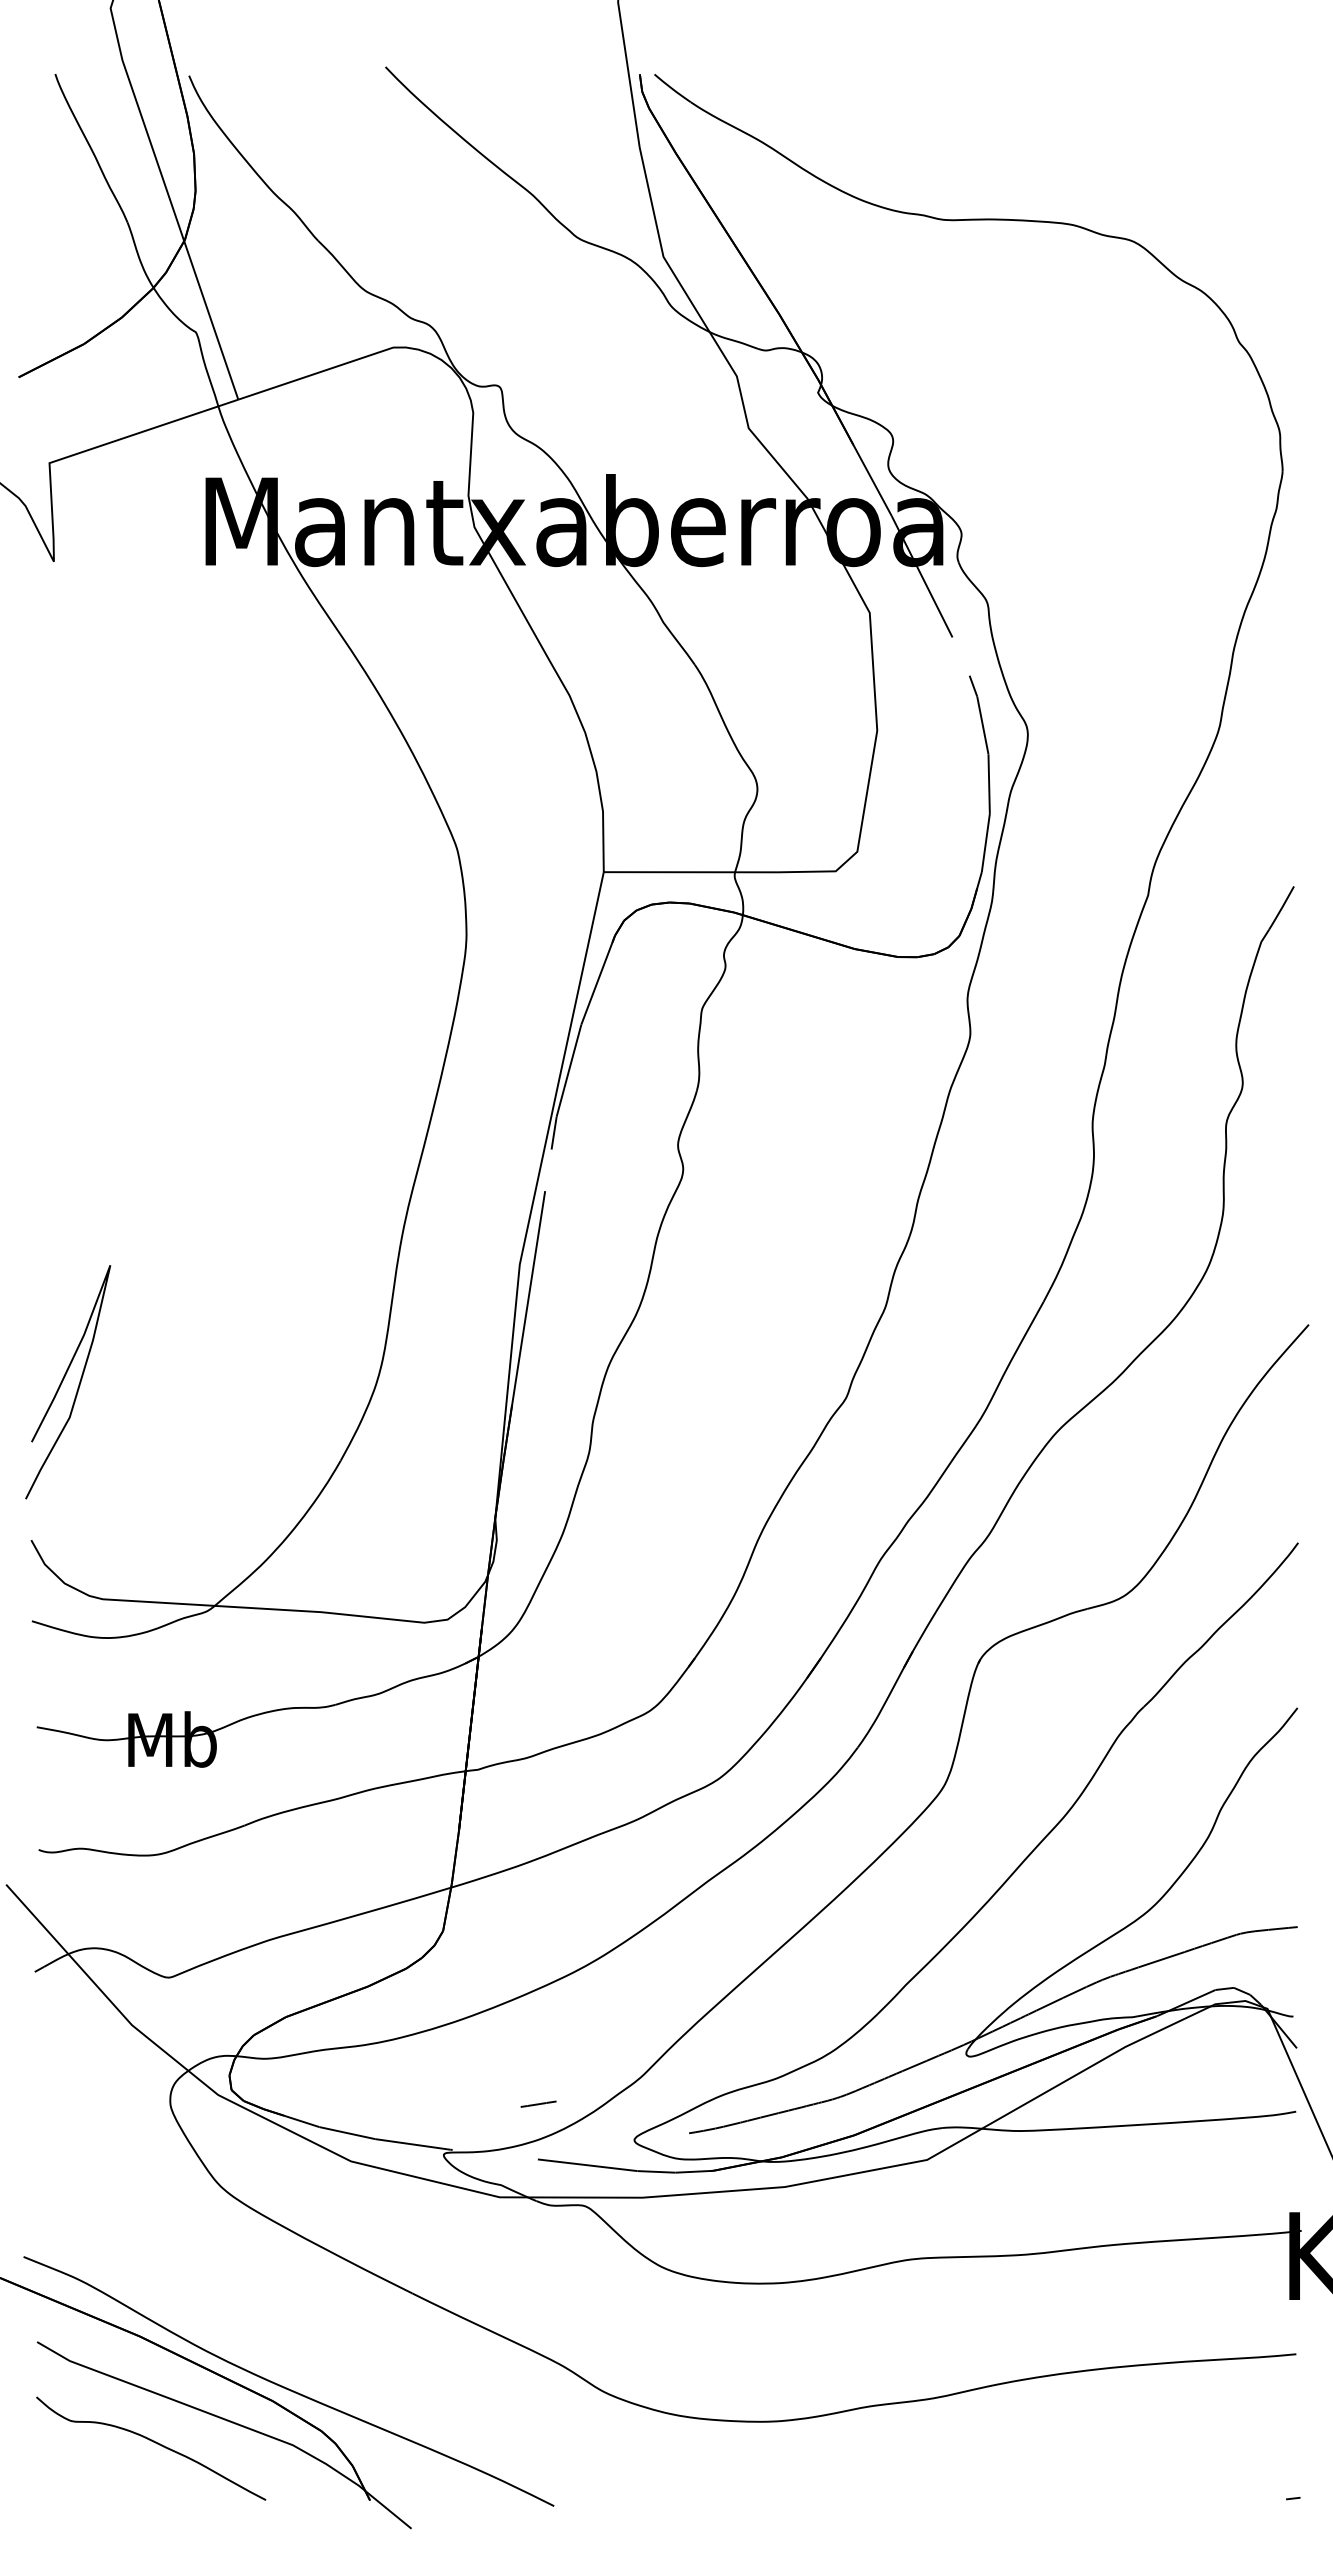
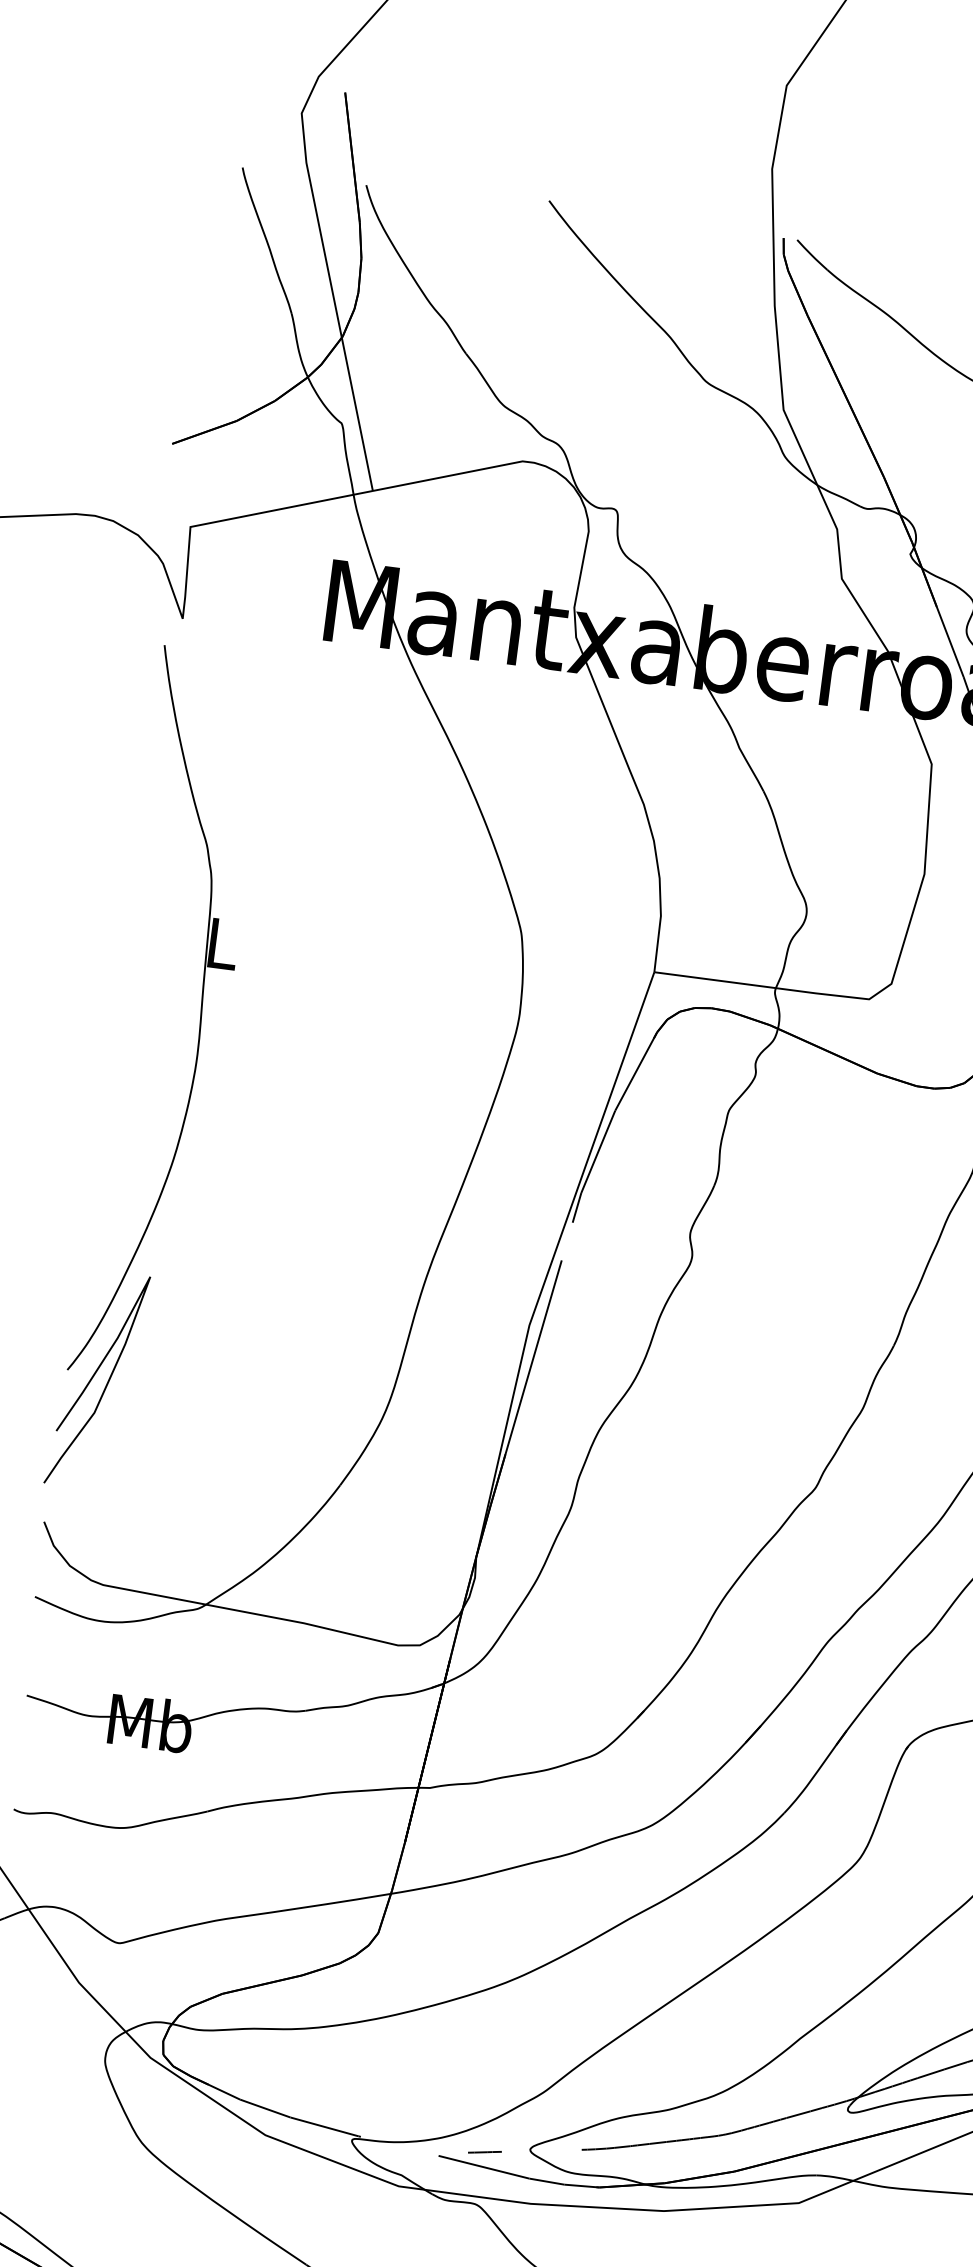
part: (127, 983) -> (200, 1018), added
line: (538, 2103) -> (484, 2151), moved

